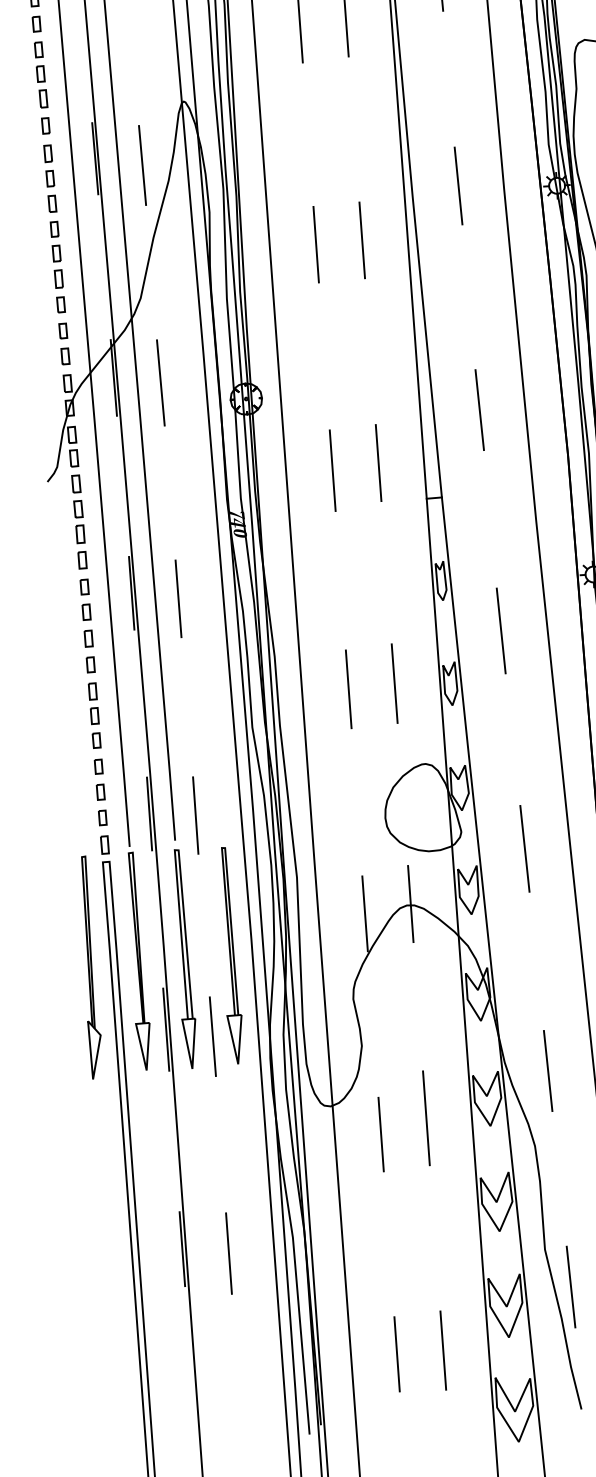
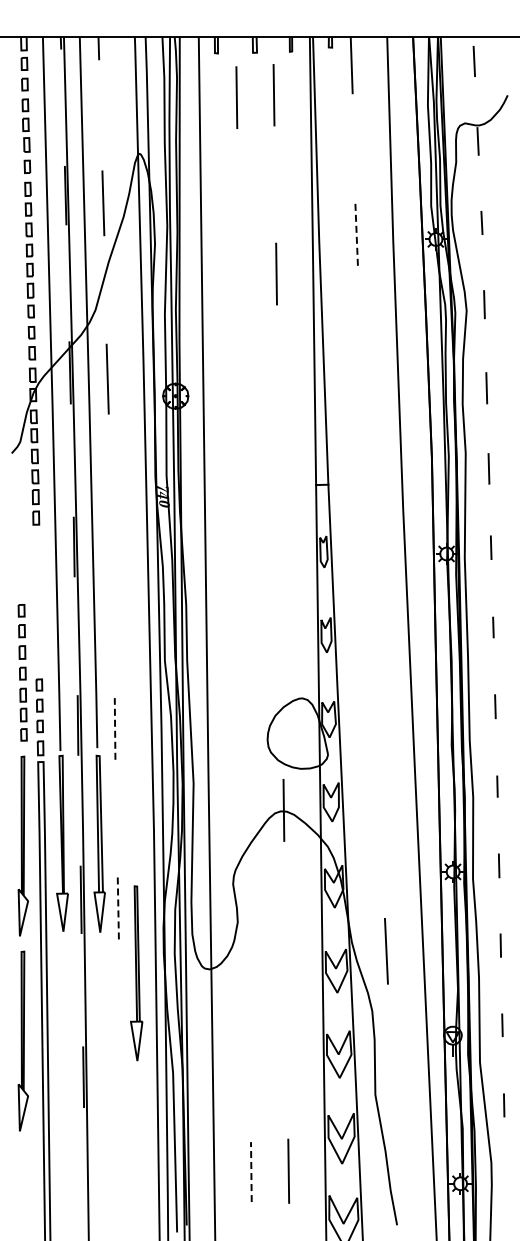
line: (458, 186) -> (356, 235), solid -> dashed
line: (315, 243) -> (238, 274), removed
line: (479, 409) -> (362, 415), removed
line: (377, 462) -> (278, 453), removed
line: (332, 470) -> (241, 457), removed
line: (178, 598) -> (111, 553), removed
line: (500, 630) -> (369, 594), removed
part: (90, 663) -> (22, 672), moved
line: (394, 683) -> (281, 632), removed
line: (347, 689) -> (243, 634), removed
line: (196, 814) -> (115, 728), solid -> dashed
line: (525, 848) -> (378, 771), removed
line: (364, 913) -> (246, 815), removed
part: (230, 955) -> (136, 973), moved
line: (213, 1036) -> (118, 907), solid -> dashed
line: (425, 1118) -> (285, 983), removed
line: (380, 1134) -> (248, 994), removed
part: (103, 1208) -> (22, 1040), added
line: (228, 1253) -> (120, 1082), removed
line: (570, 1286) -> (394, 1125), removed
line: (397, 1354) -> (251, 1172), solid -> dashed

